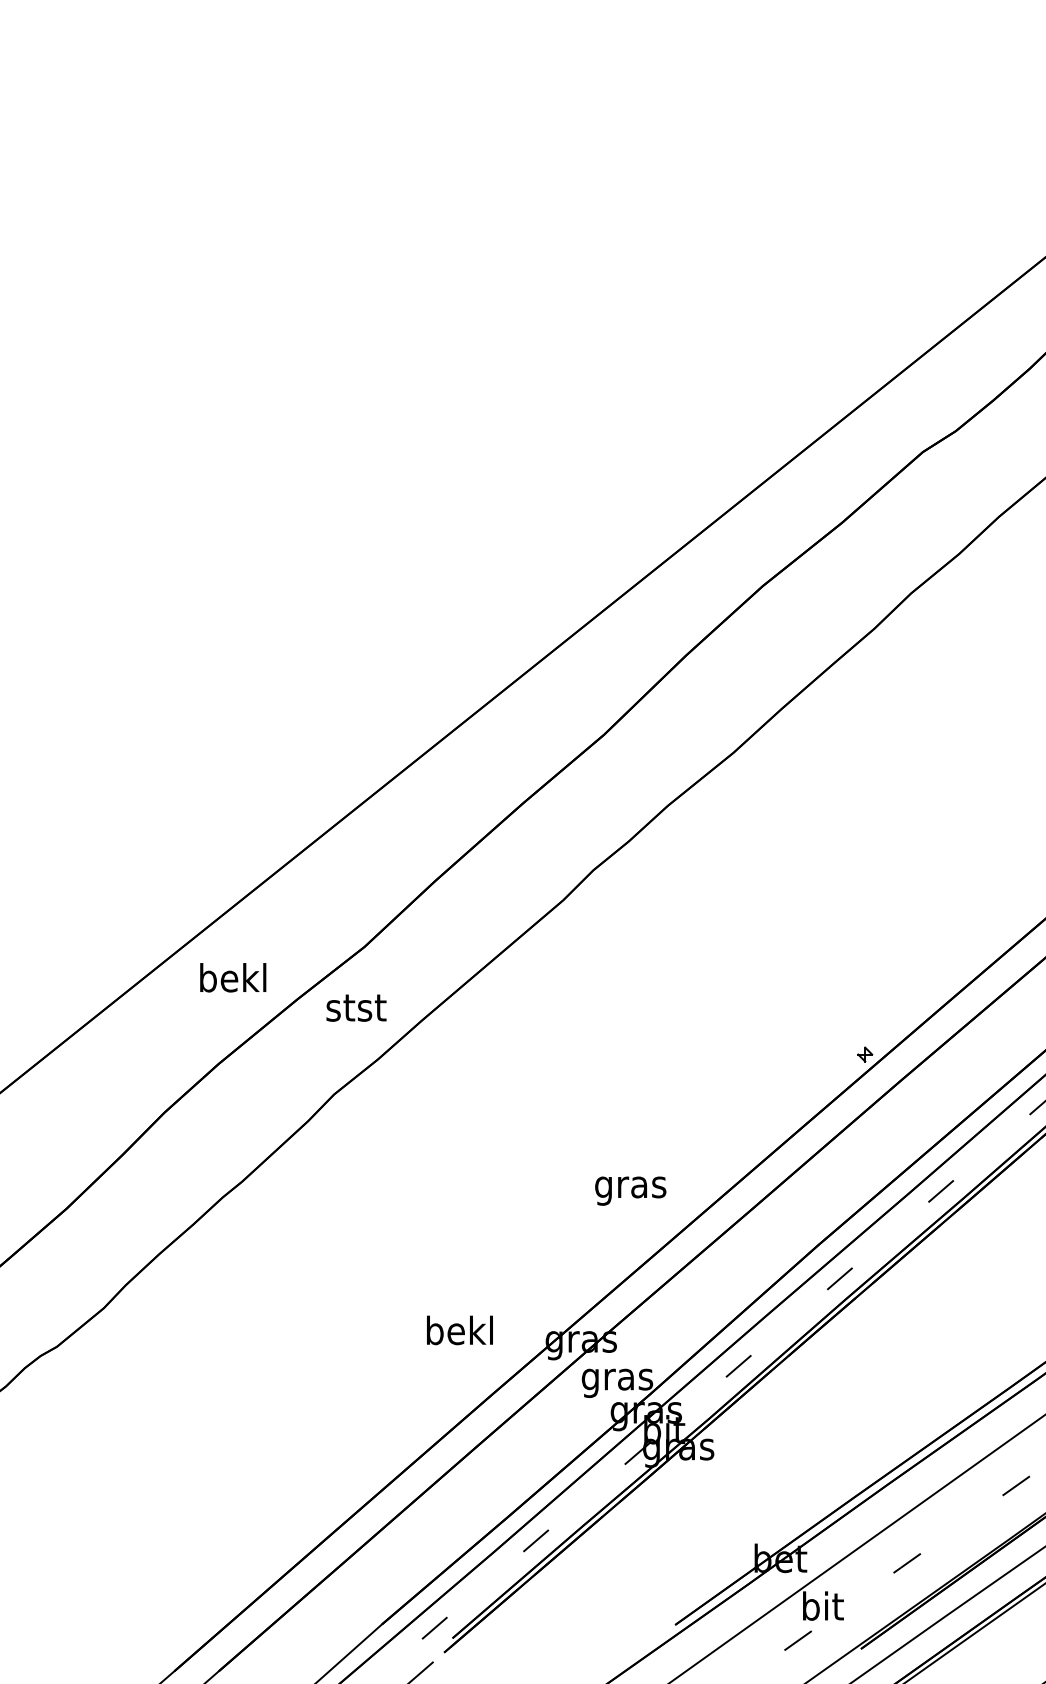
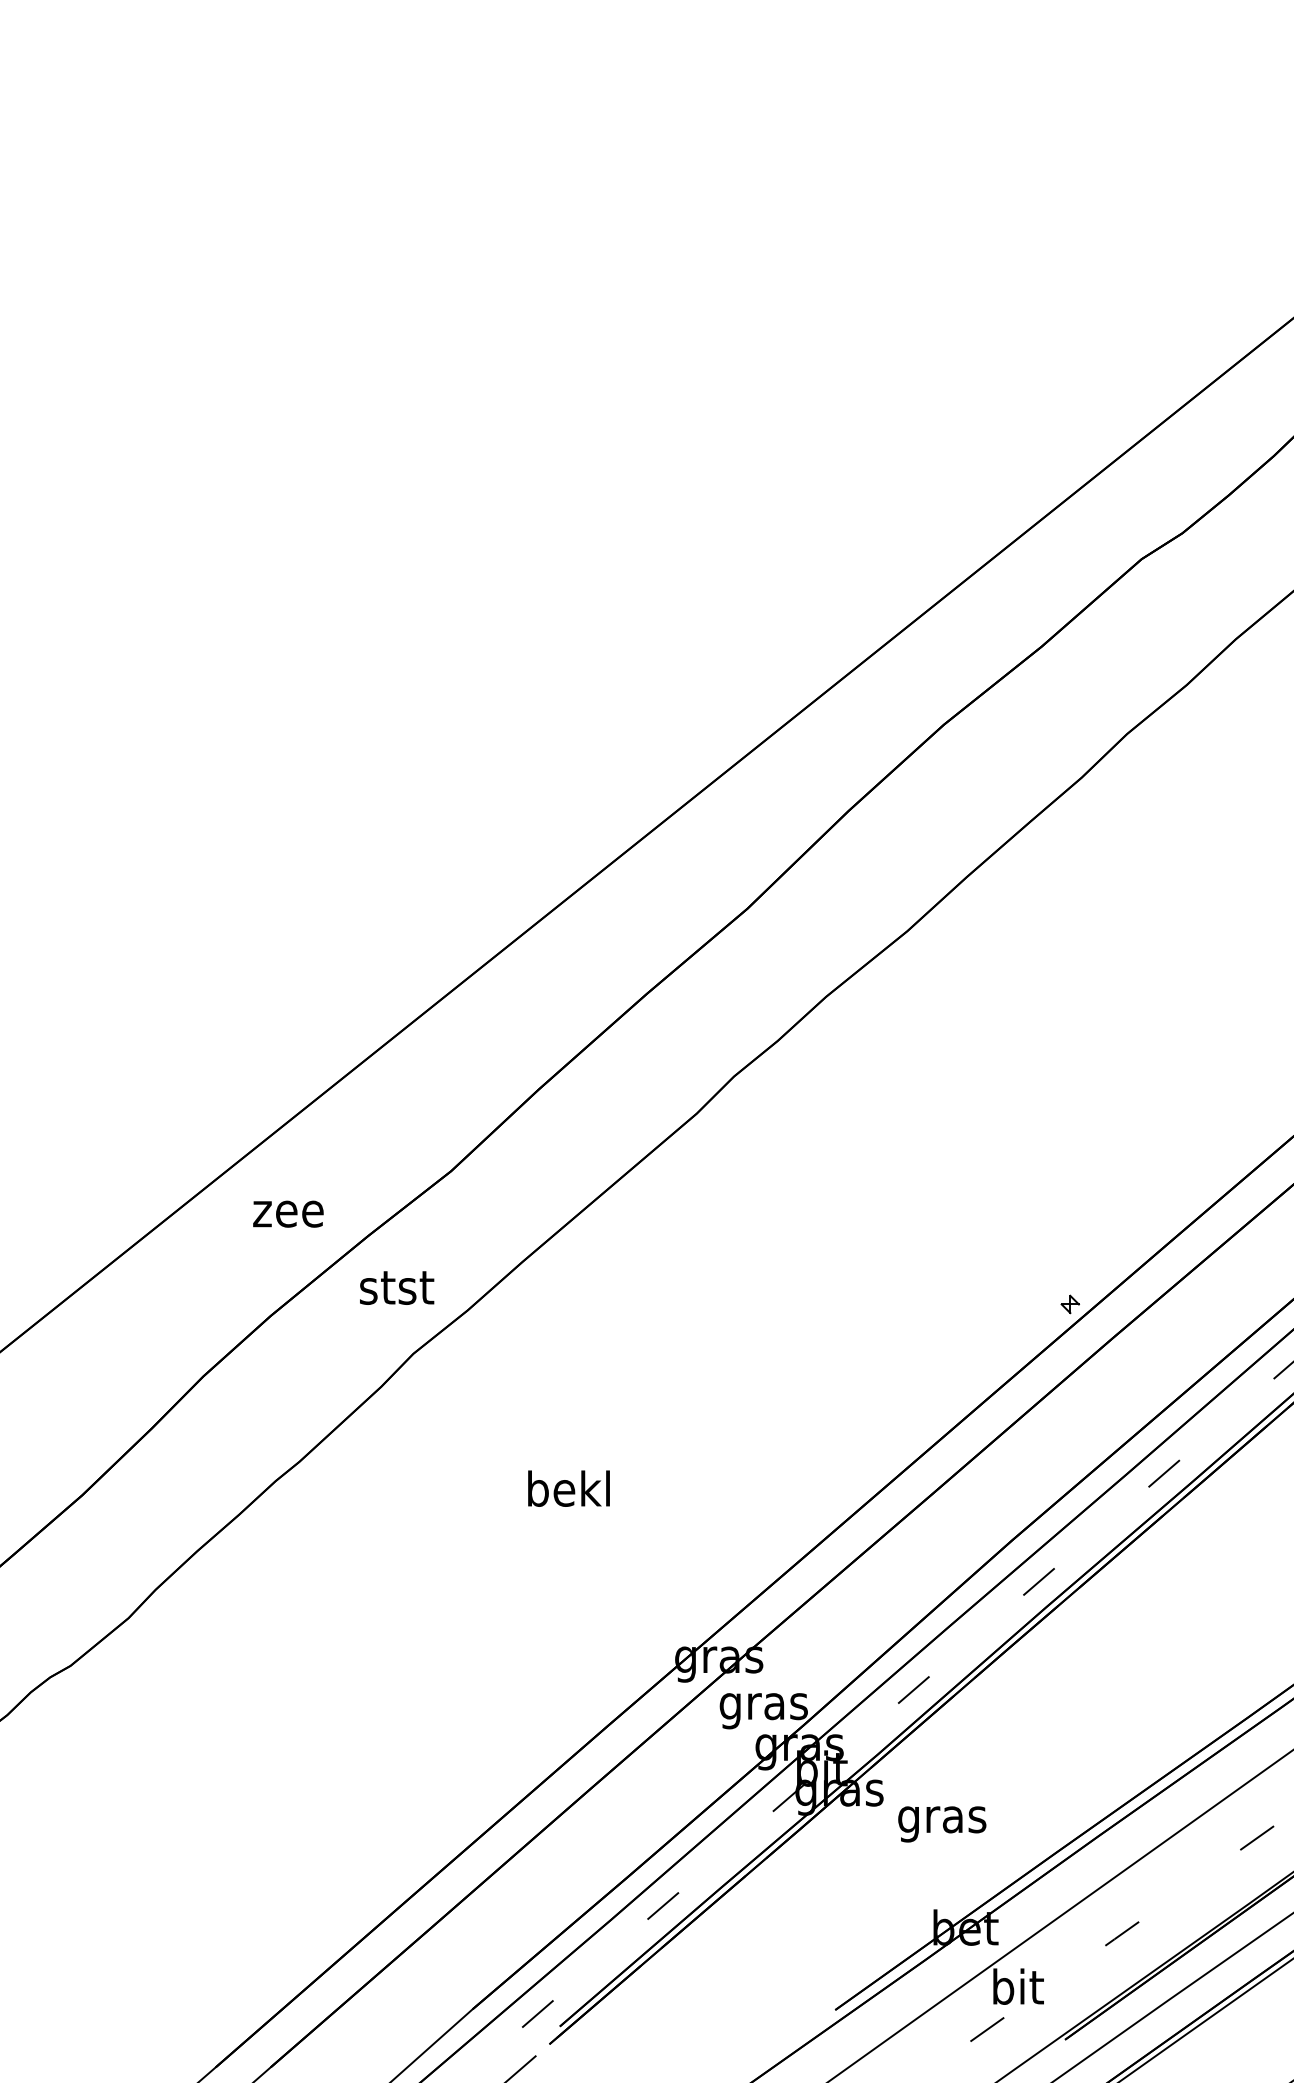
text: (233, 977) -> (288, 1209), bekl -> zee
text: (356, 1007) -> (397, 1287), moved
text: (630, 1191) -> (942, 1824), moved
text: (459, 1330) -> (568, 1488), moved

